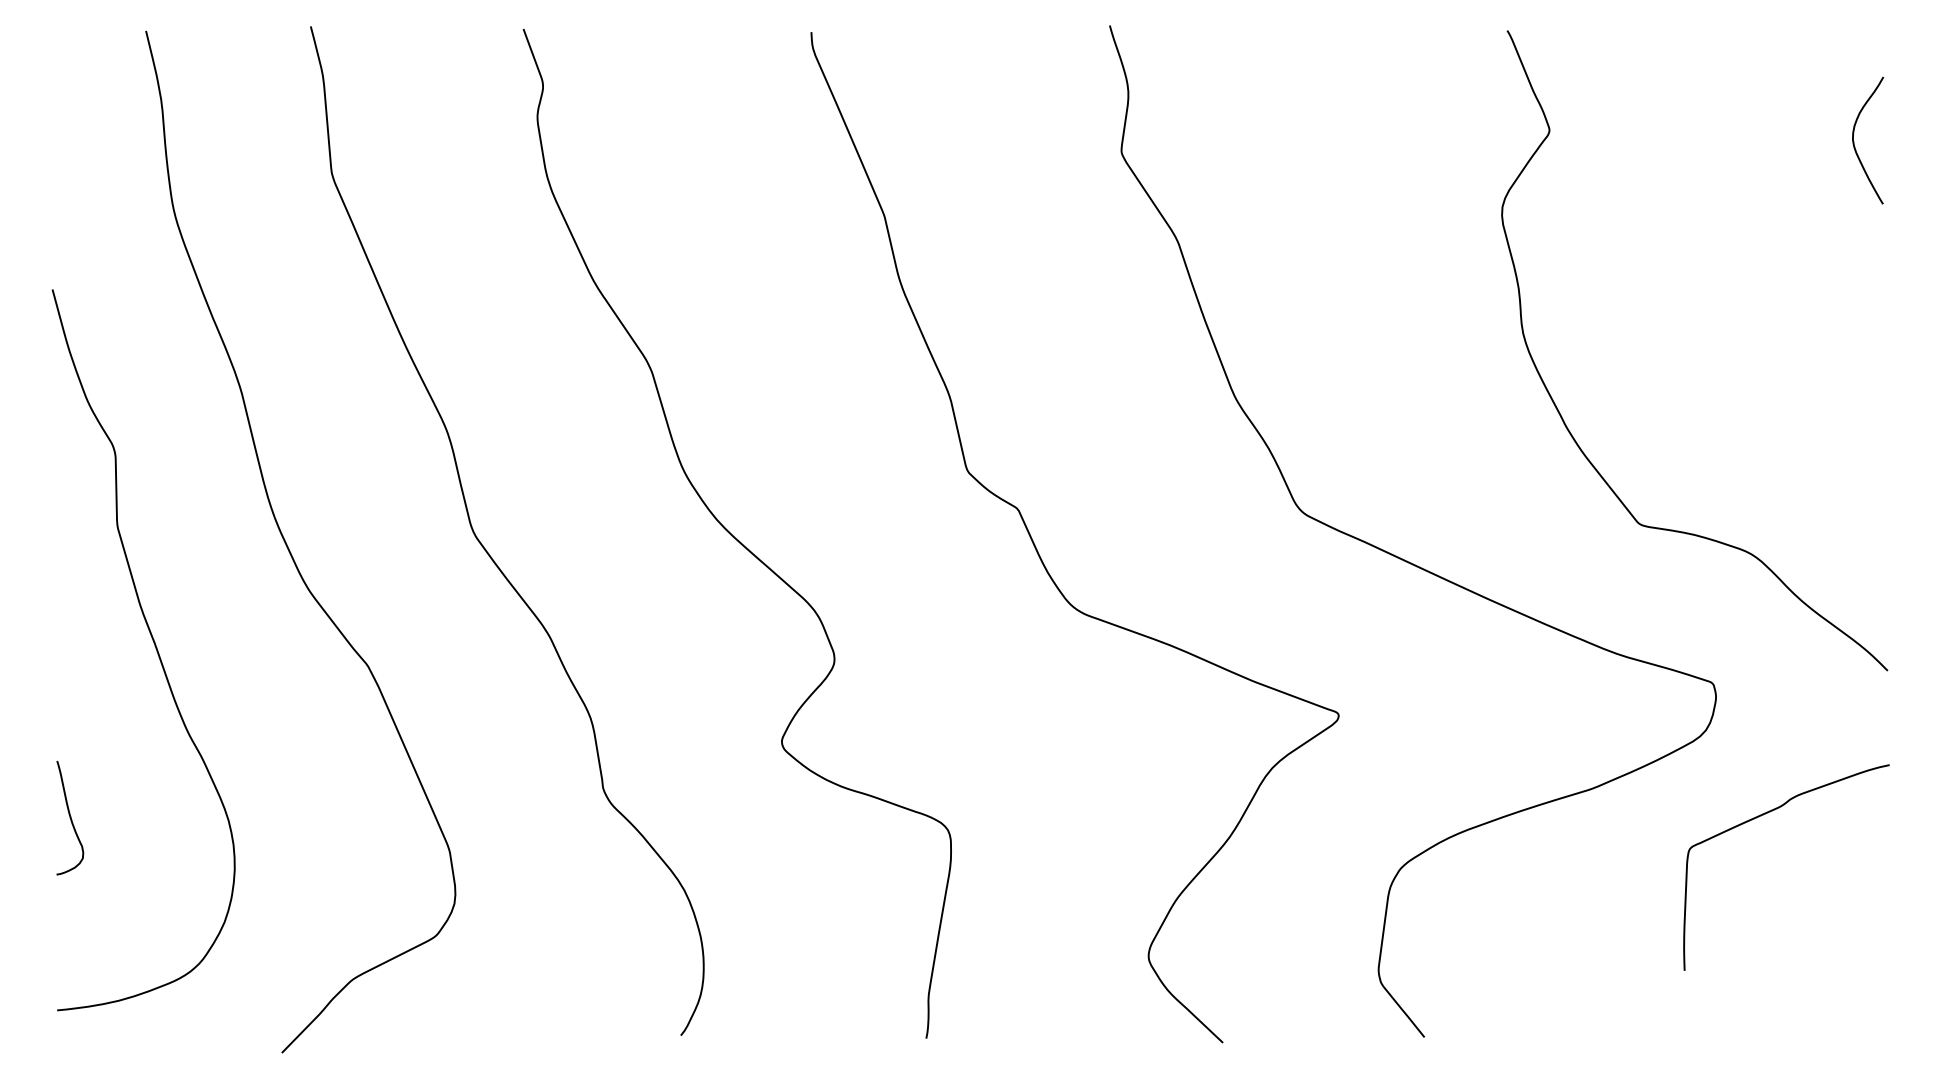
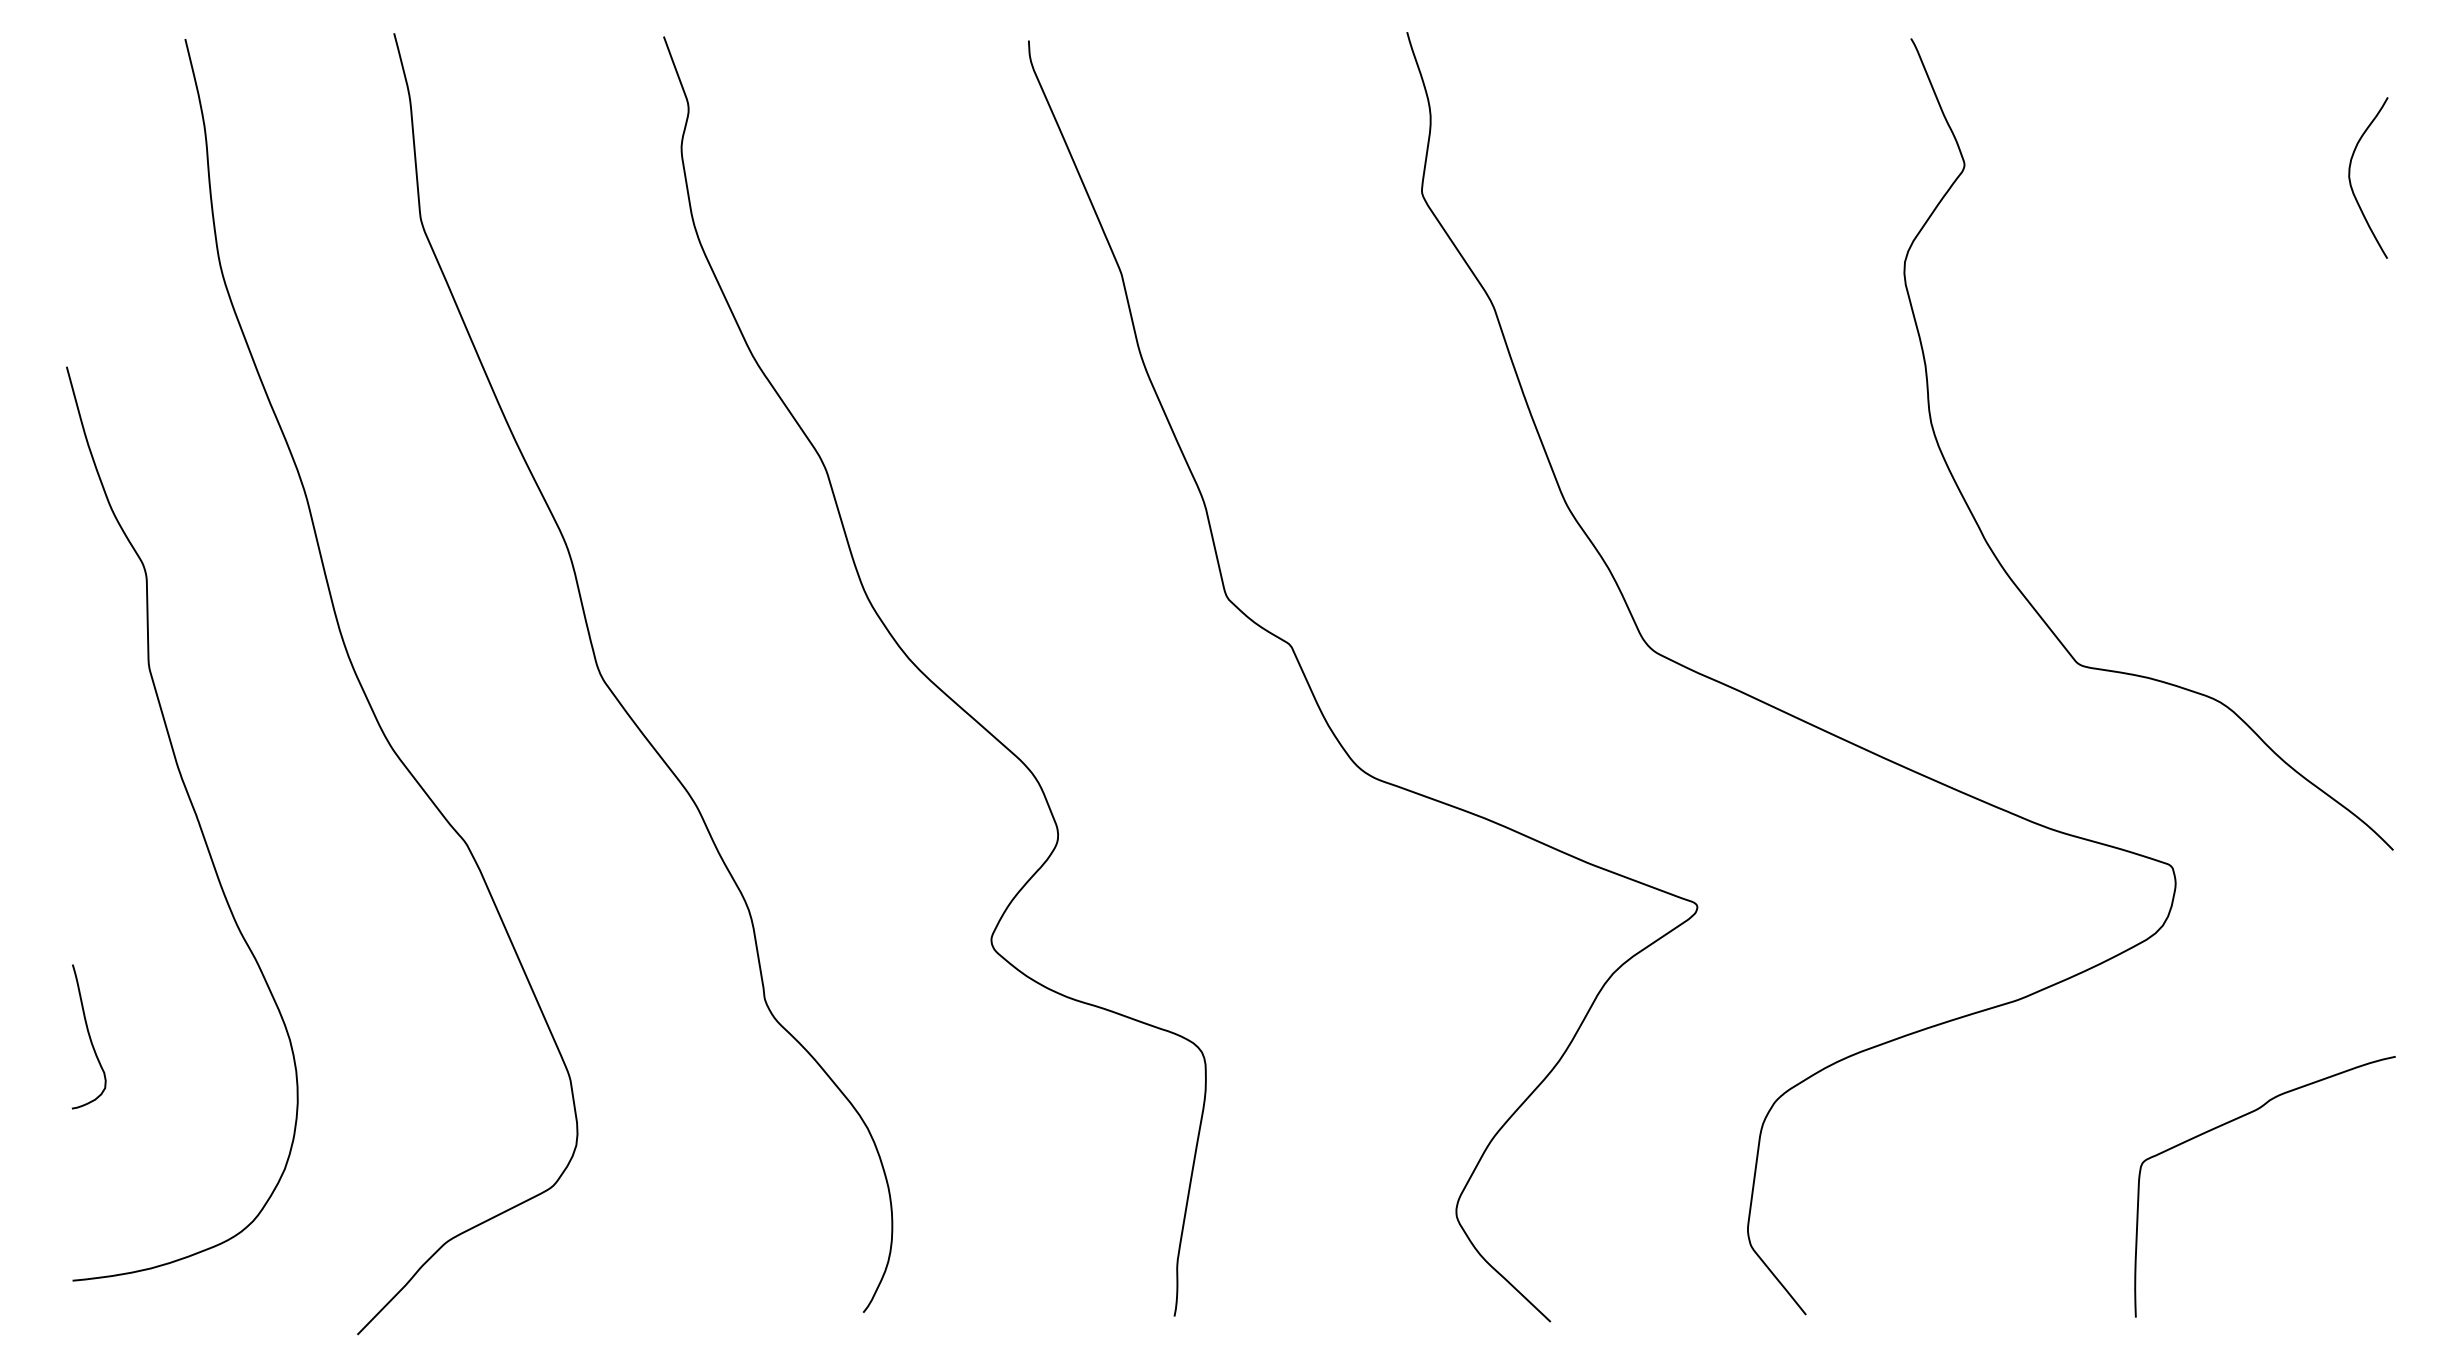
curve: (1761, 816) -> (2233, 1121), moved

